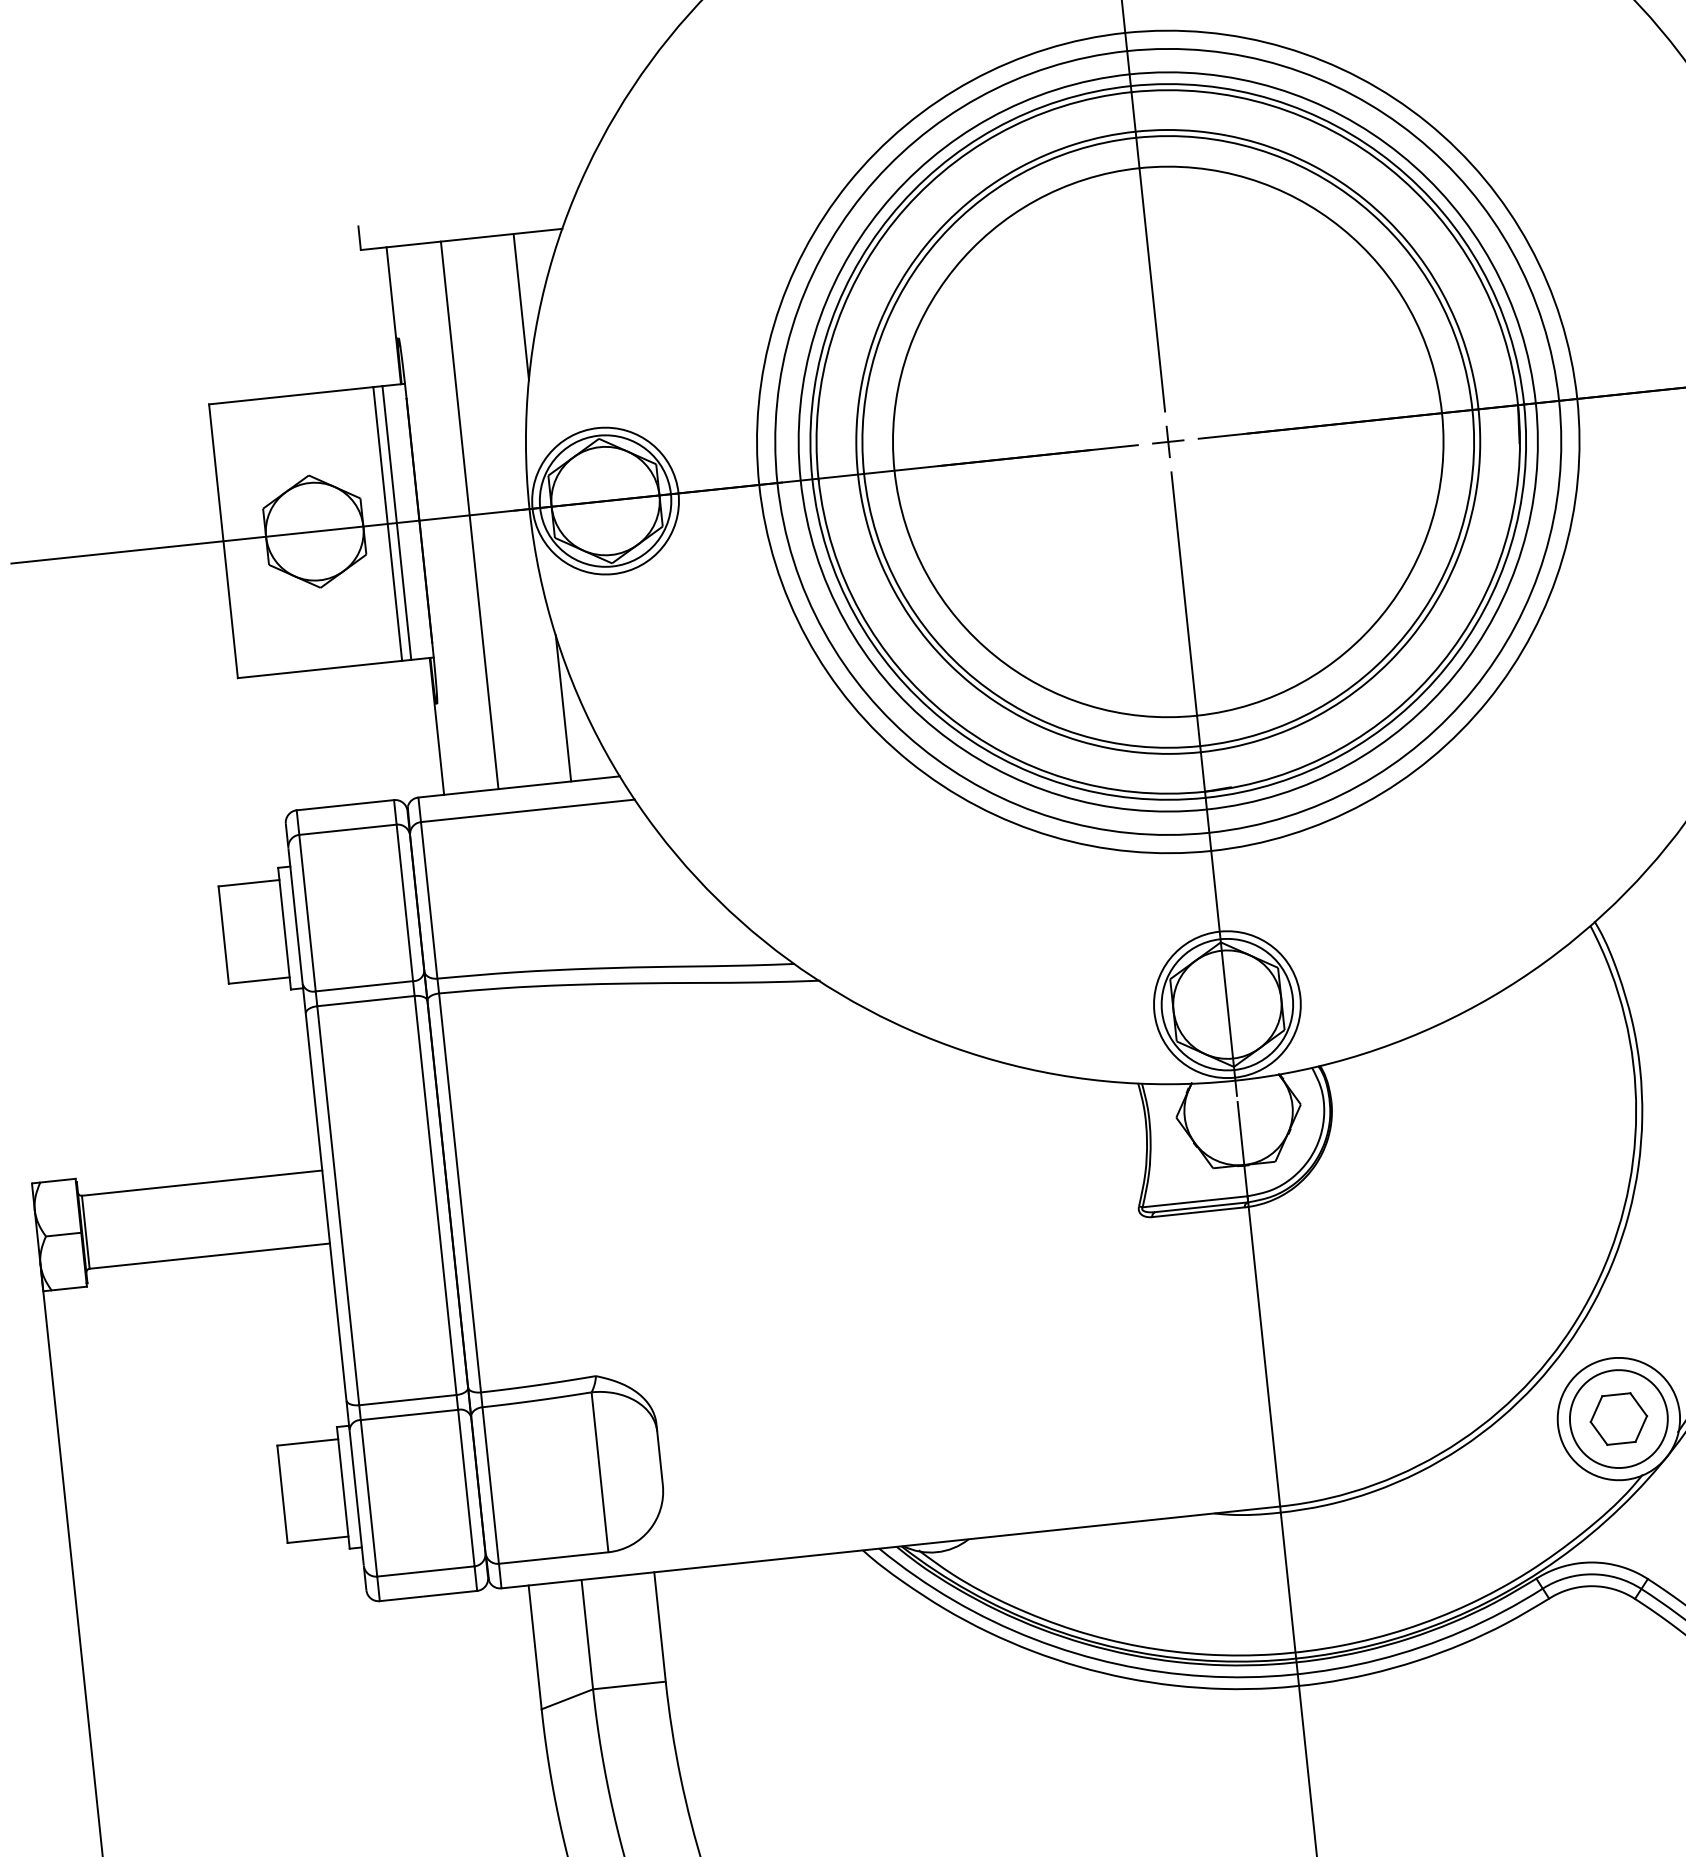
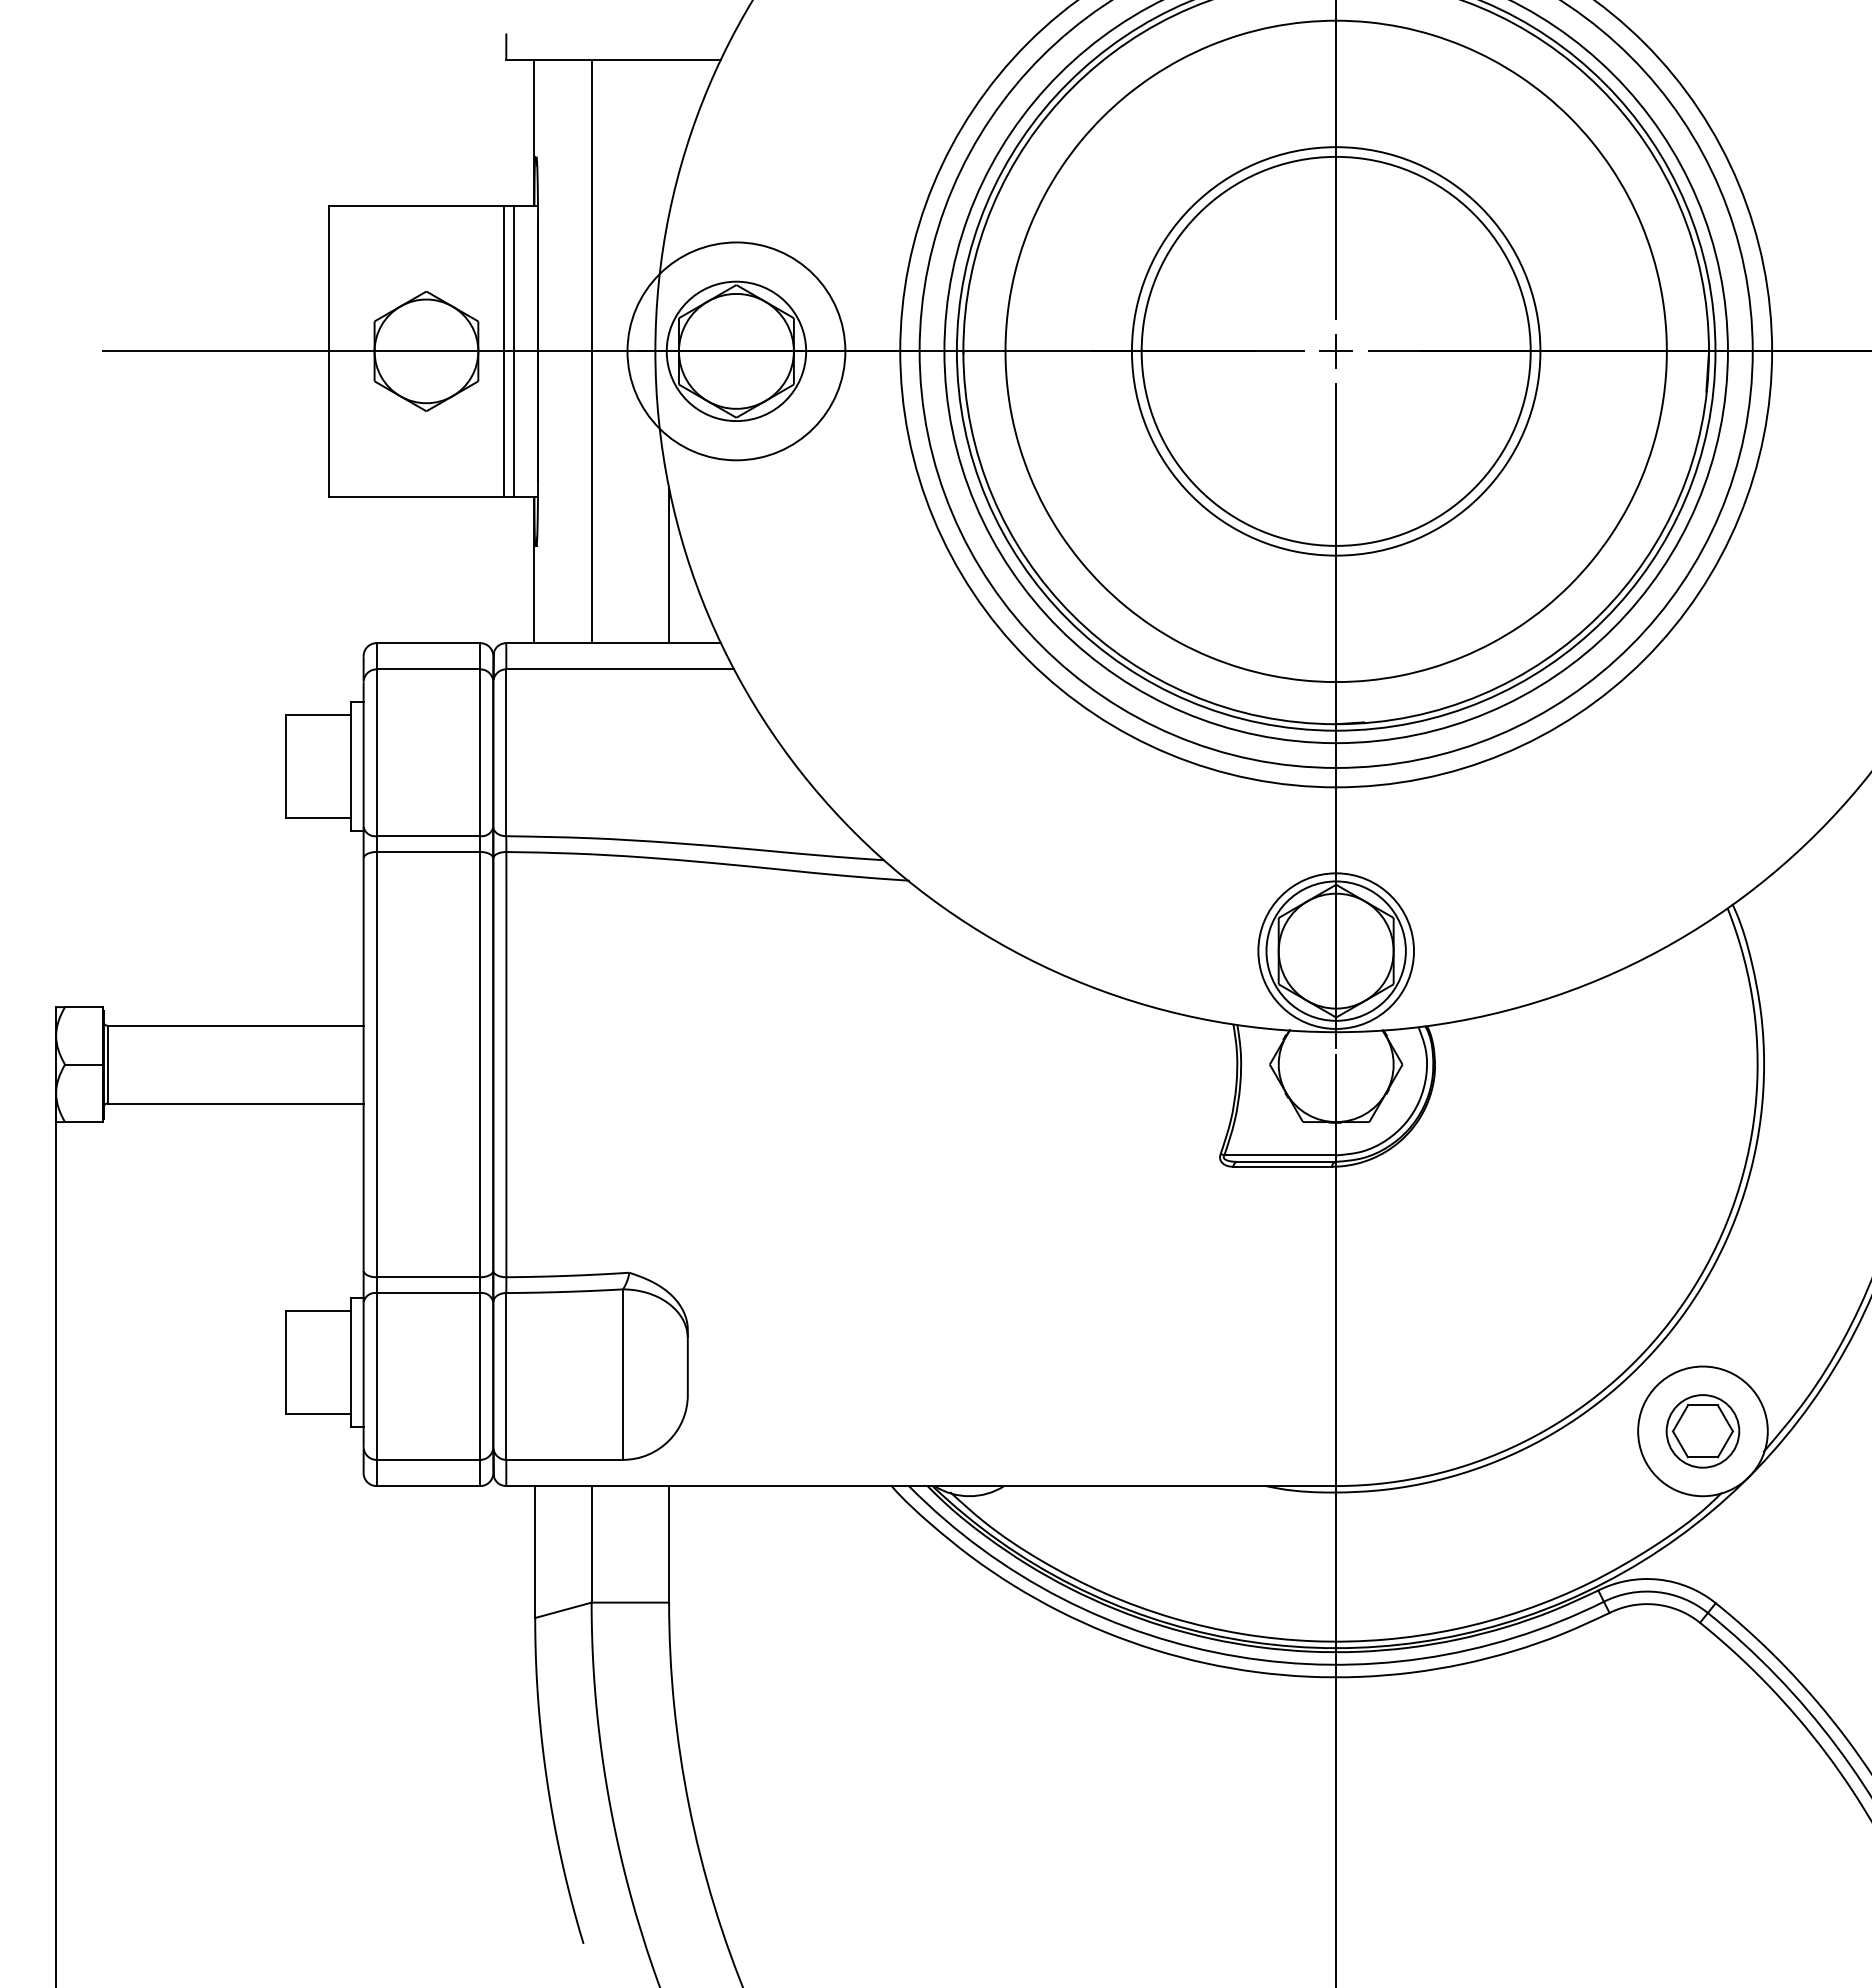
line: (521, 307) -> (669, 137), removed
circle: (1167, 442) -> (1335, 351), size x0.7
circle: (1168, 442) -> (1336, 351), size x0.6
circle: (605, 501) -> (736, 351), size x1.4
circle: (1618, 1419) -> (1702, 1431), size x0.7

